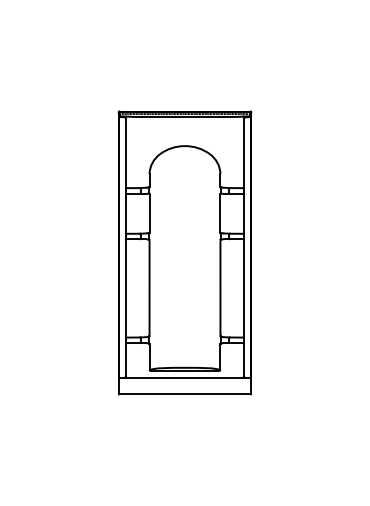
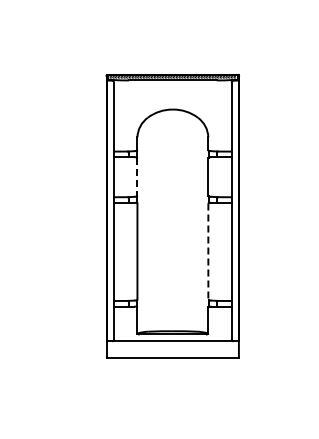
line: (149, 214) -> (137, 177), solid -> dashed
line: (220, 288) -> (208, 251), solid -> dashed

